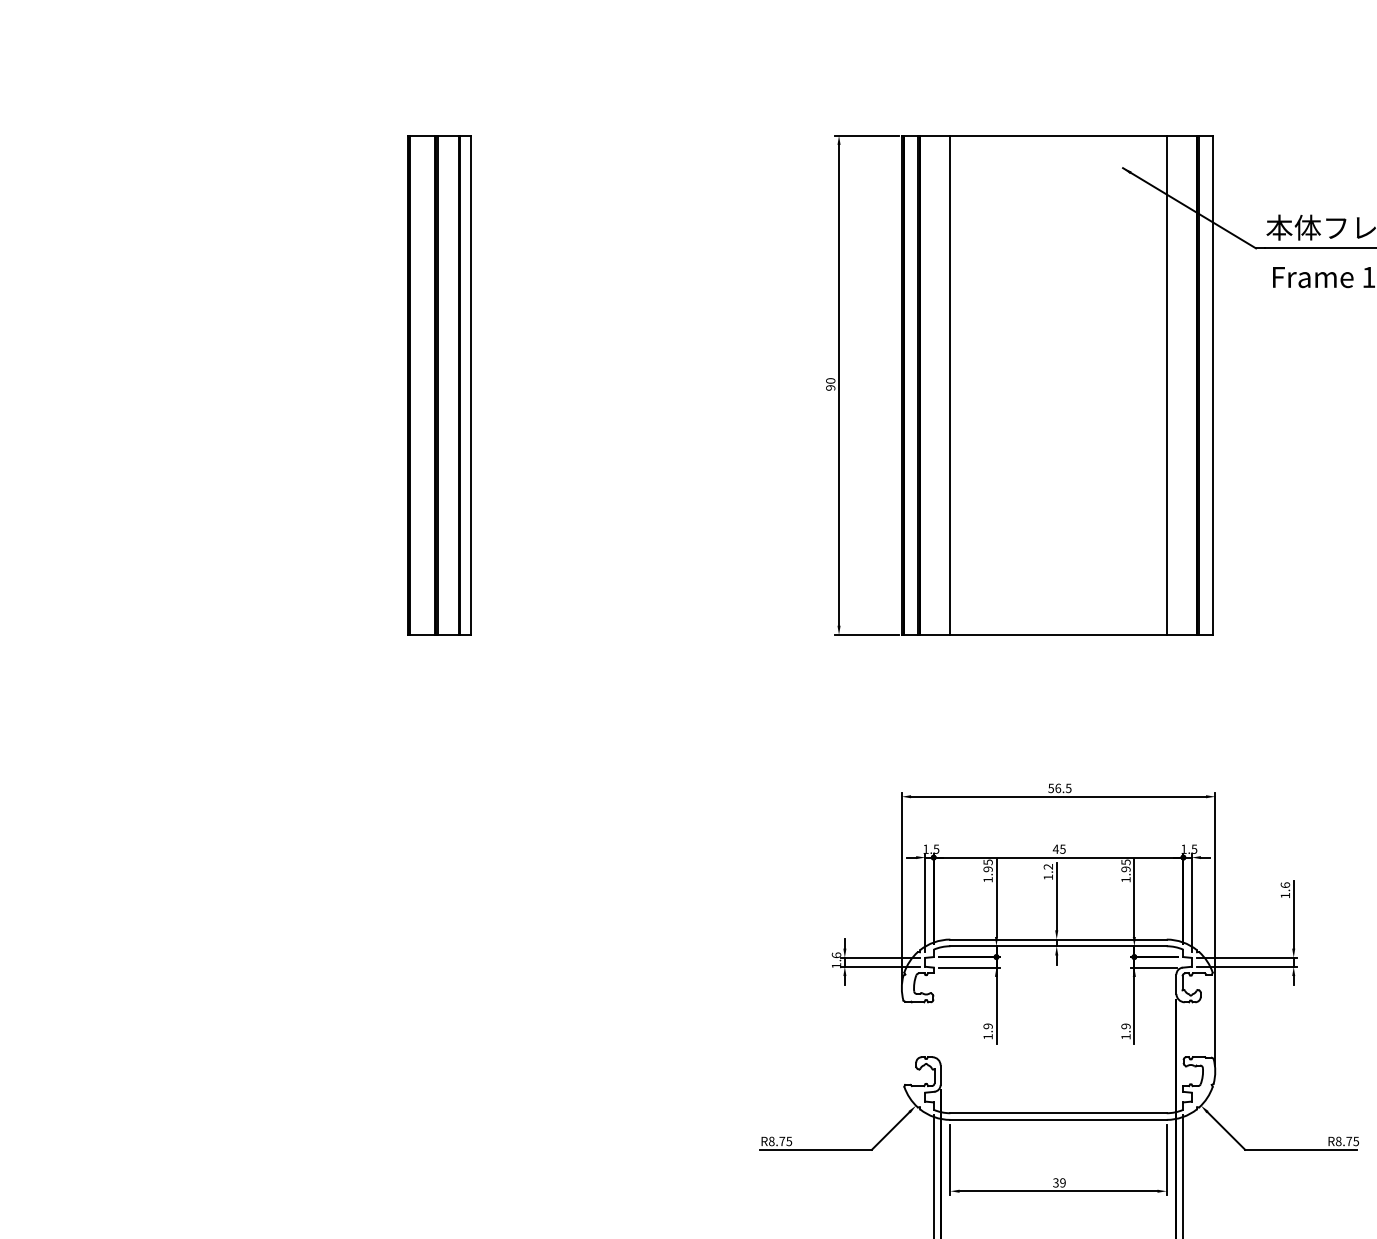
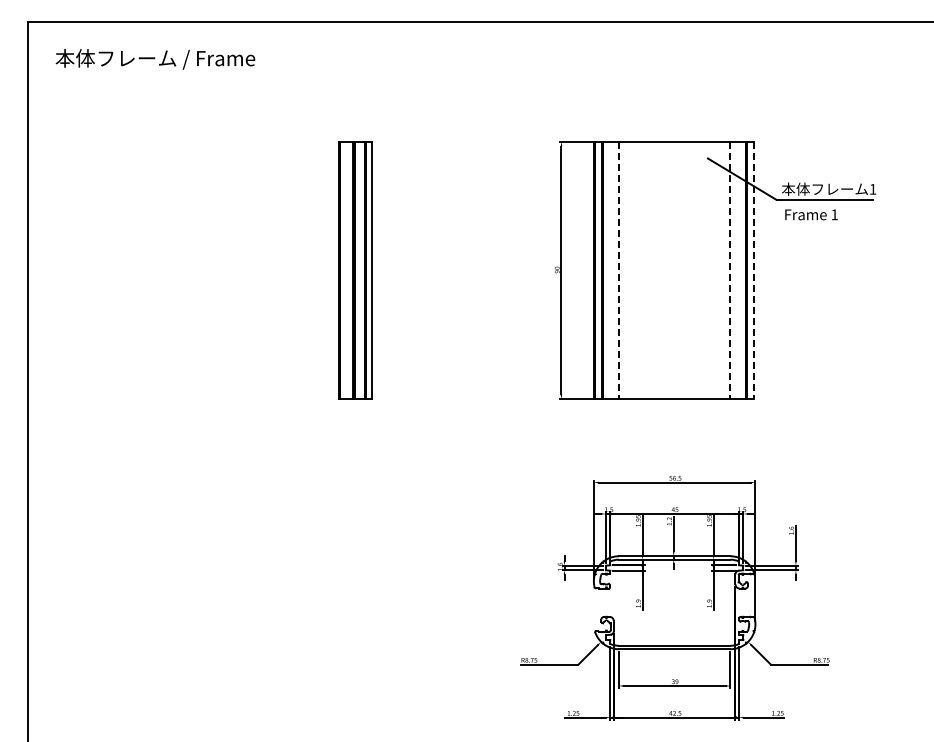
line: (949, 385) -> (618, 270), solid -> dashed
line: (1166, 385) -> (730, 270), solid -> dashed
line: (1213, 385) -> (754, 270), solid -> dashed

